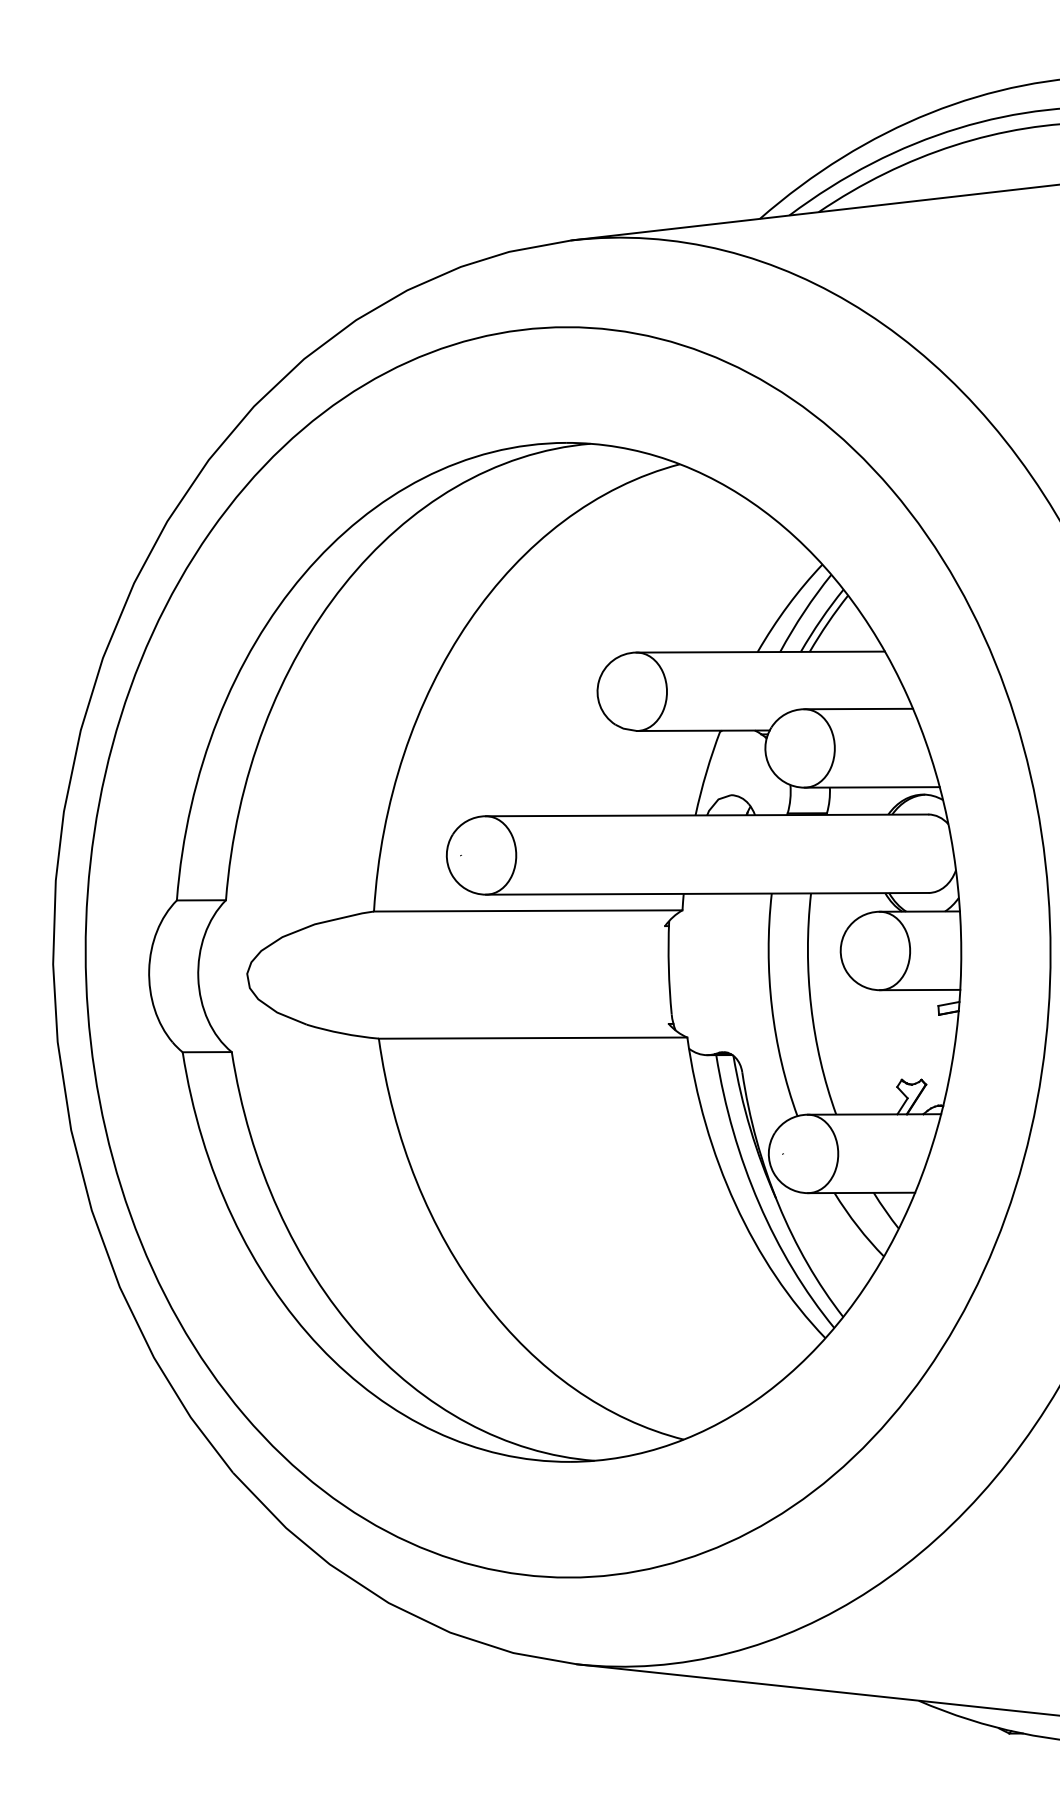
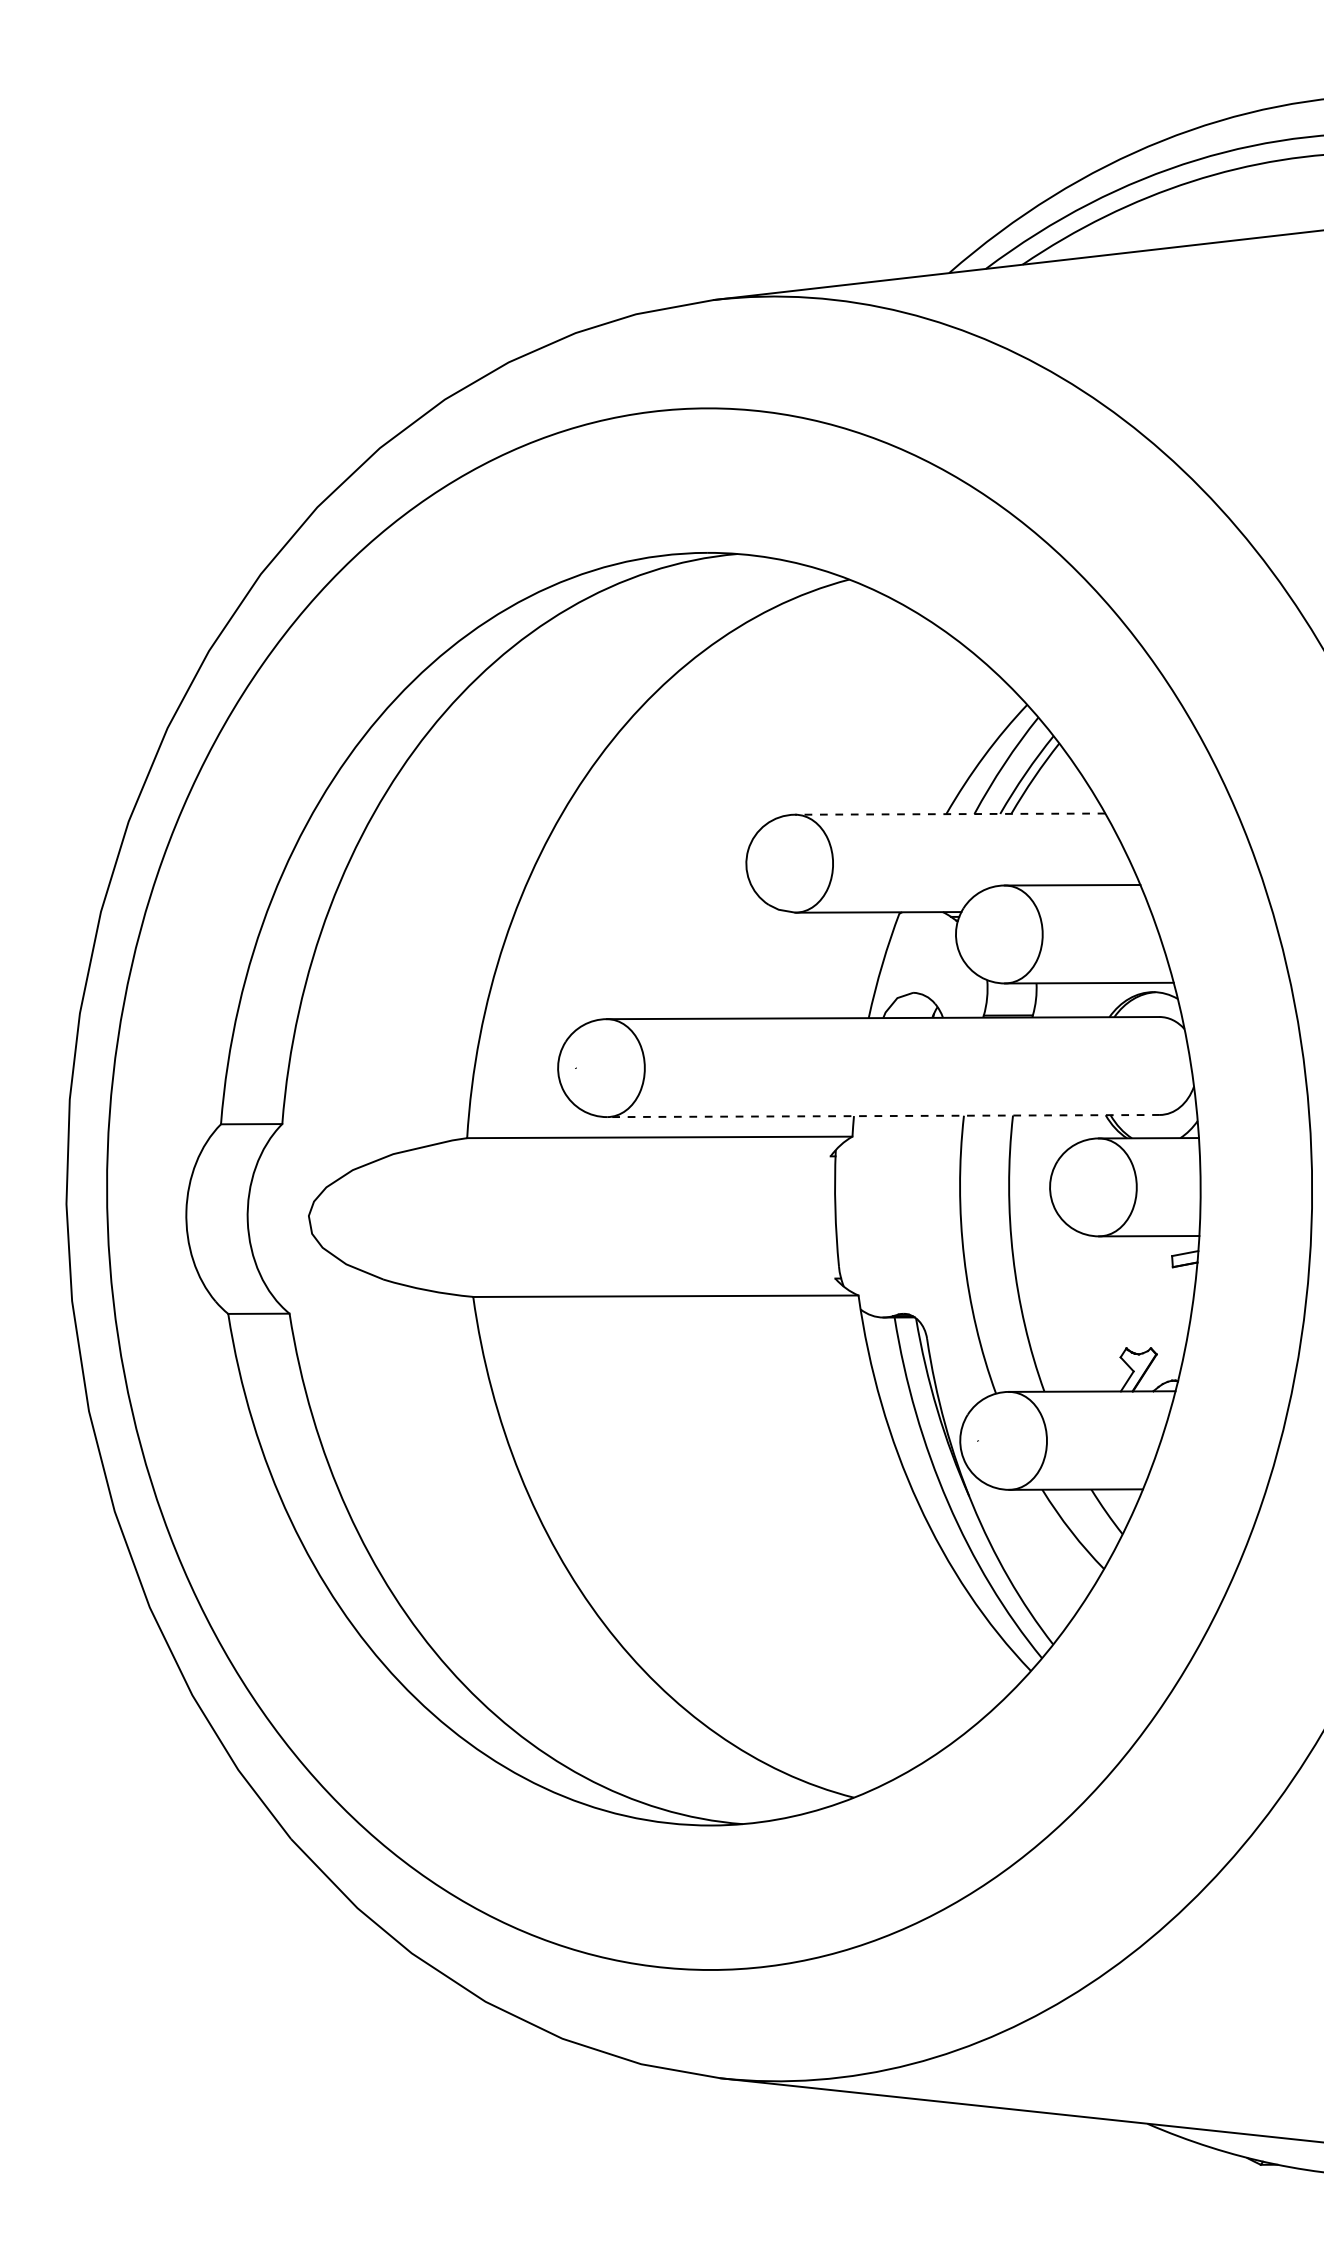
line: (760, 652) -> (949, 814), solid -> dashed
line: (707, 894) -> (883, 1116), solid -> dashed

